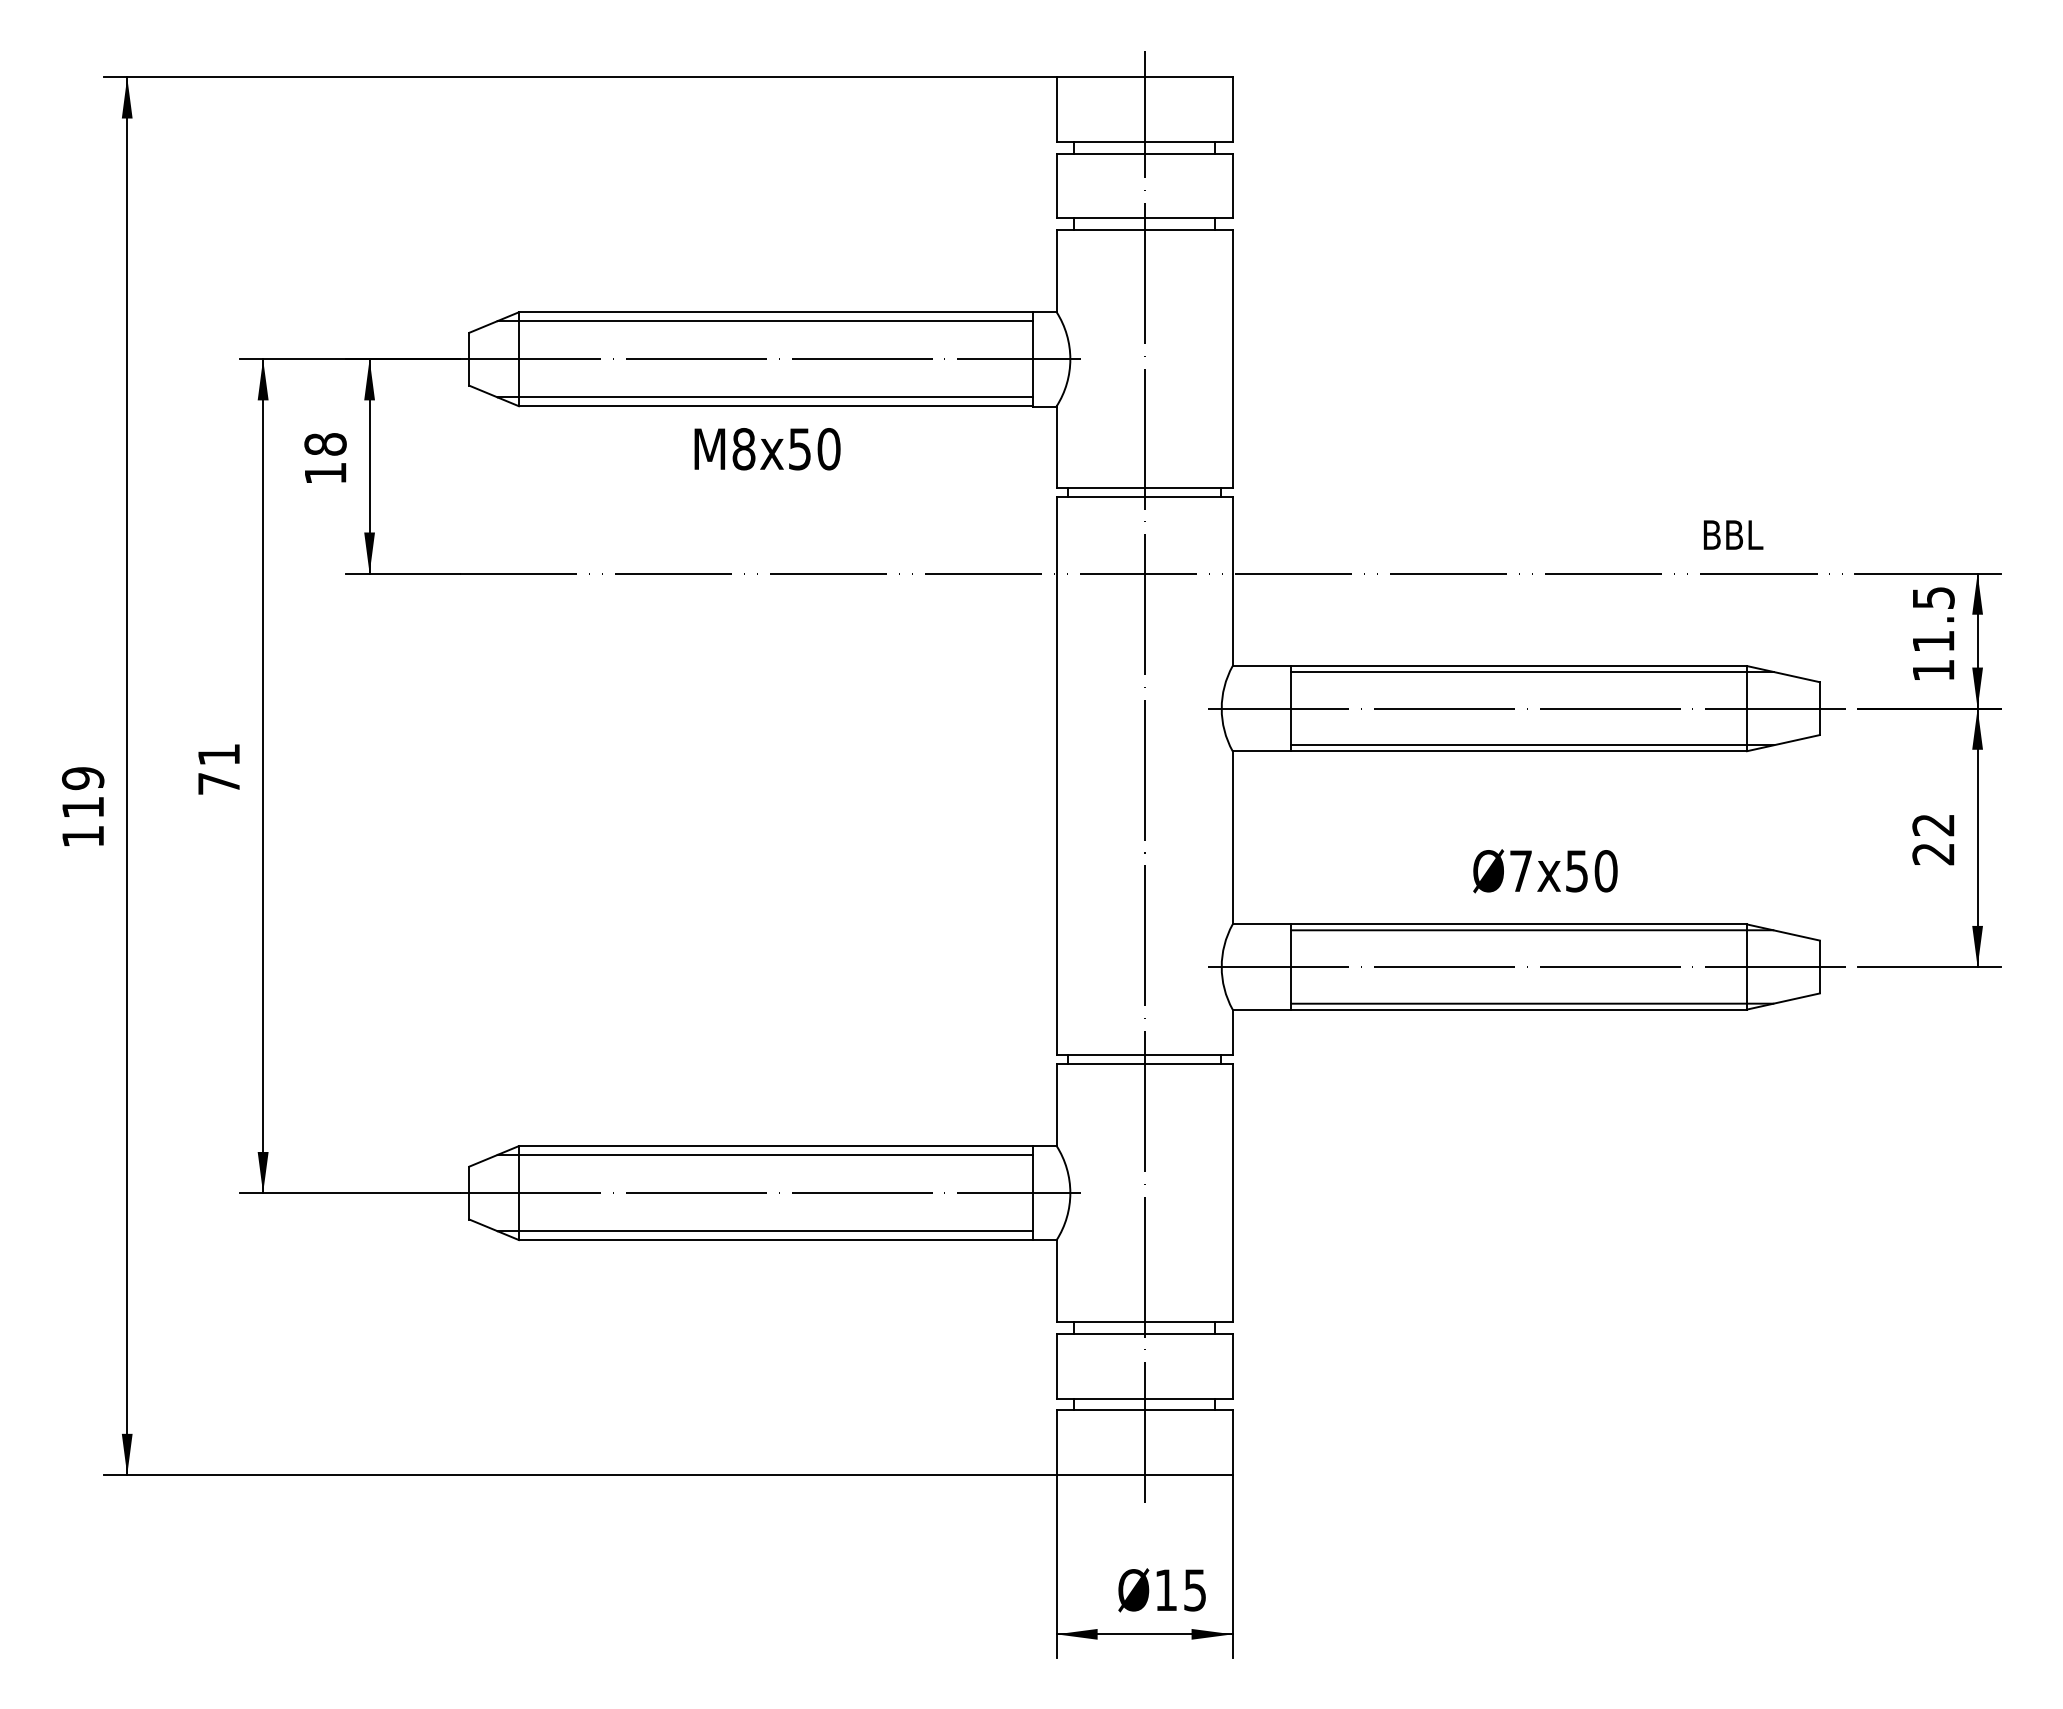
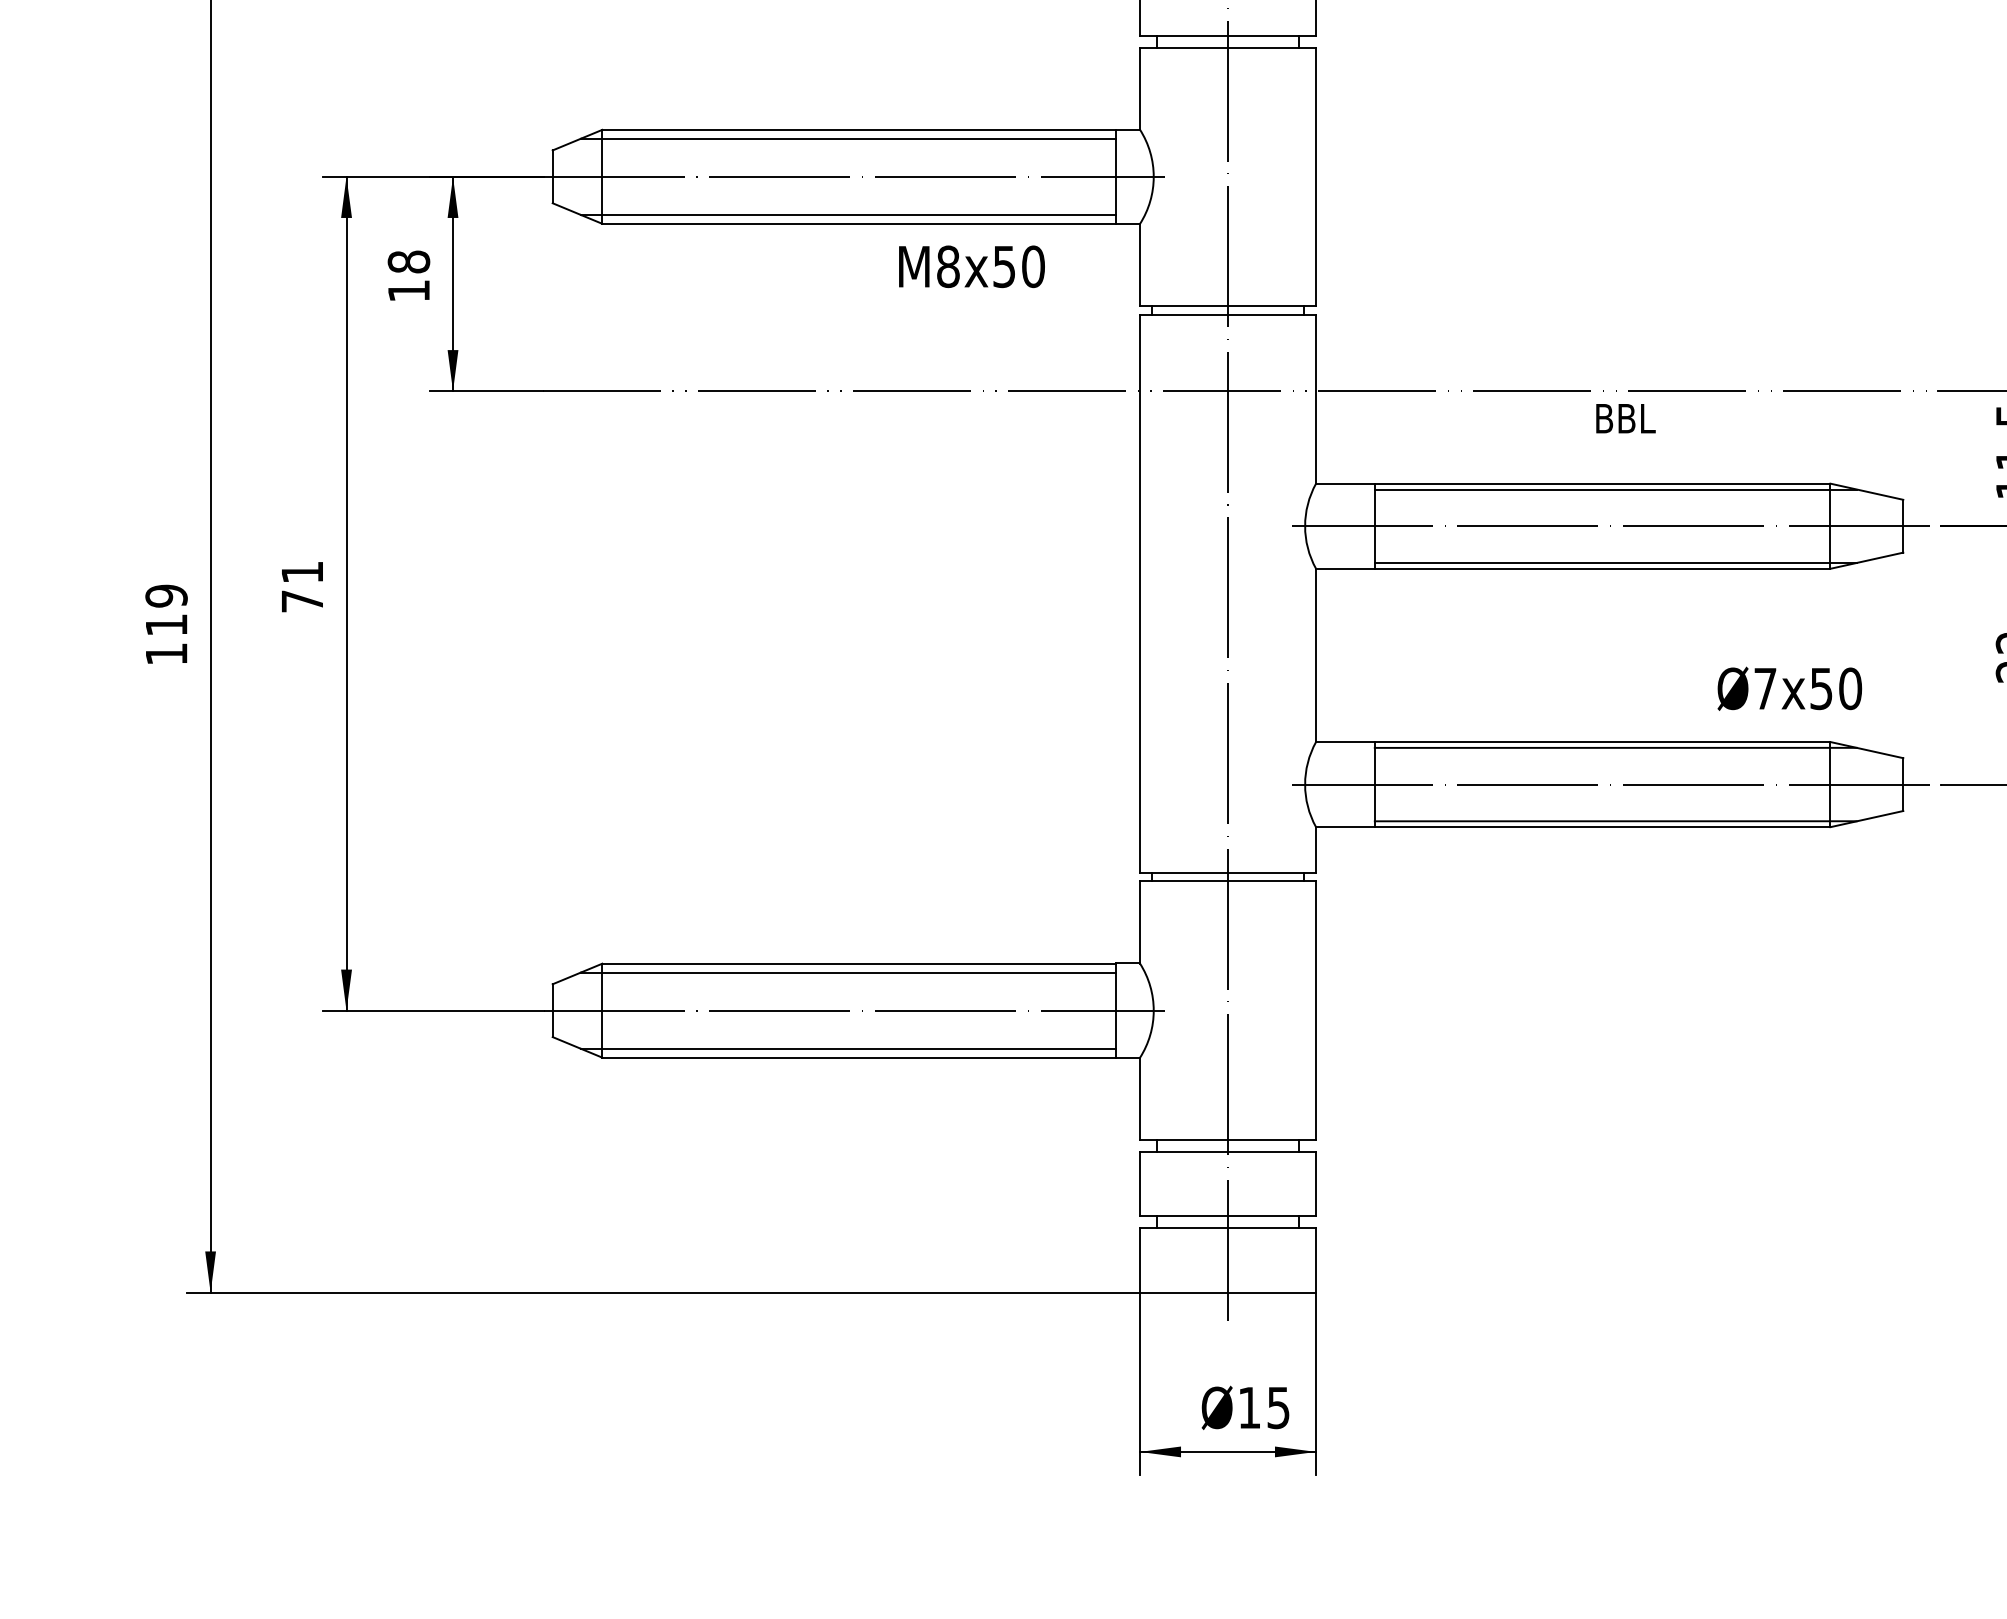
text: (767, 449) -> (971, 267), moved
text: (1733, 534) -> (1625, 418), moved
text: (1545, 871) -> (1789, 689), moved

